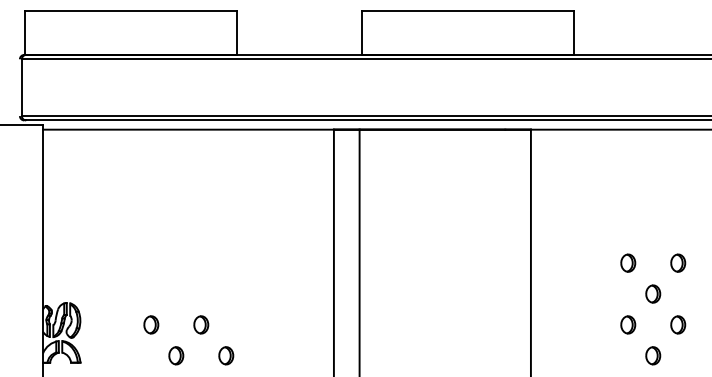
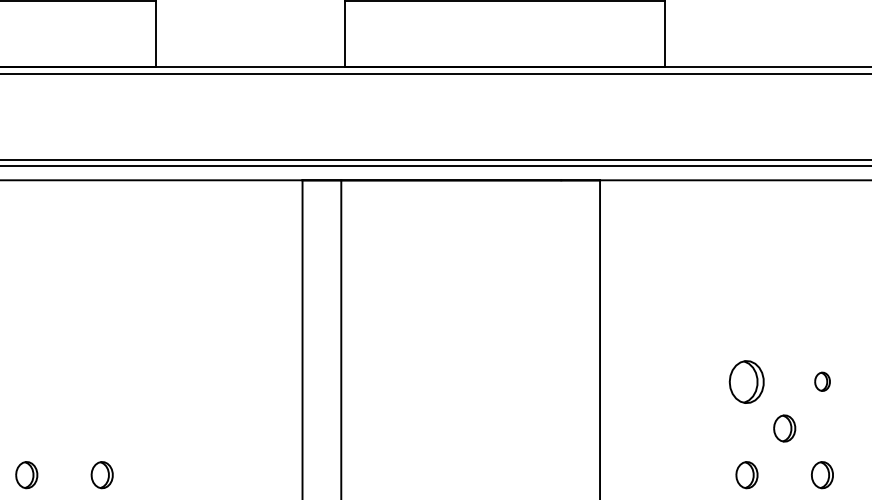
part: (628, 262) -> (747, 380), size x1.6
part: (678, 262) -> (822, 380), size x0.7

